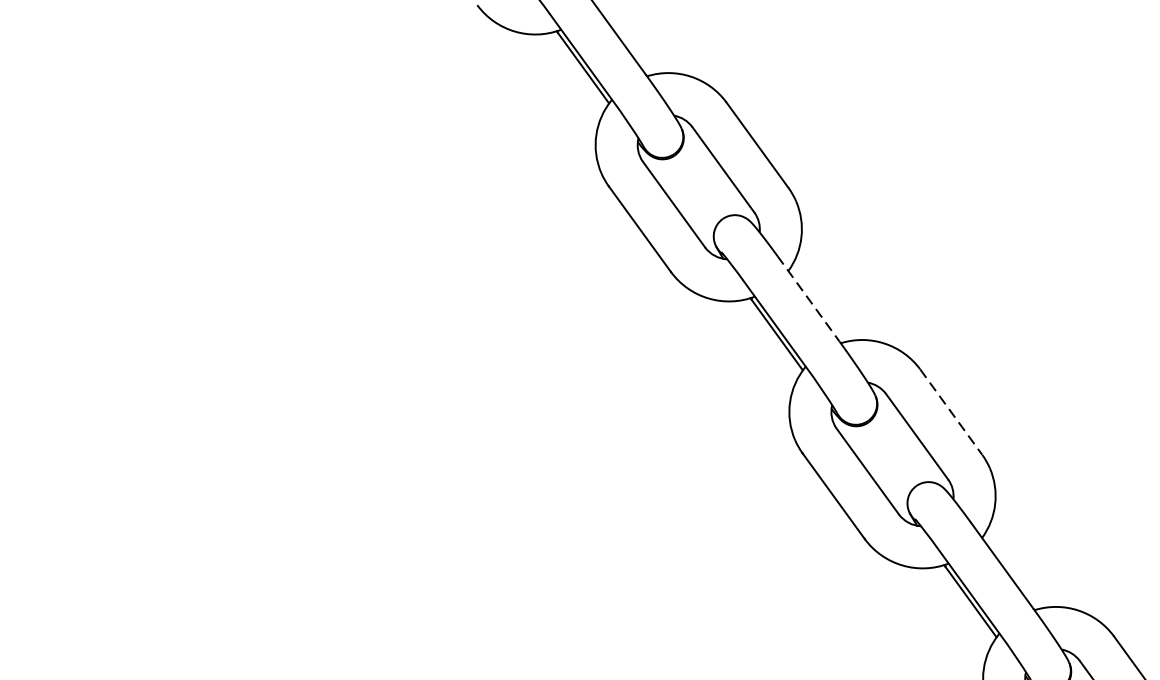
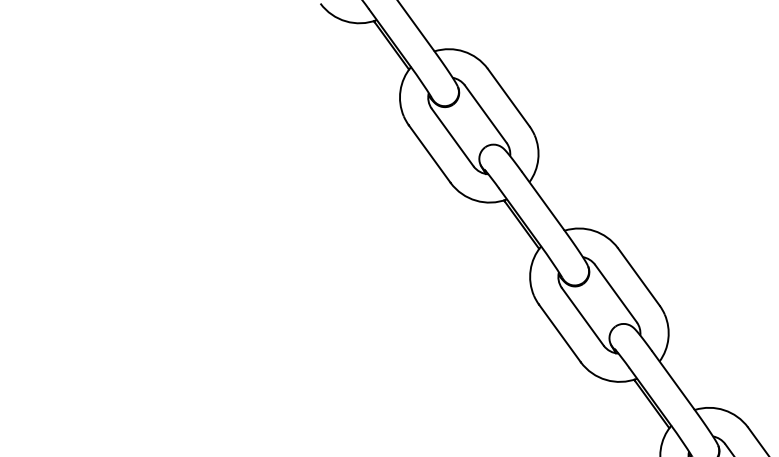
line: (809, 299) -> (543, 201), dashed -> solid
line: (952, 412) -> (639, 277), dashed -> solid

